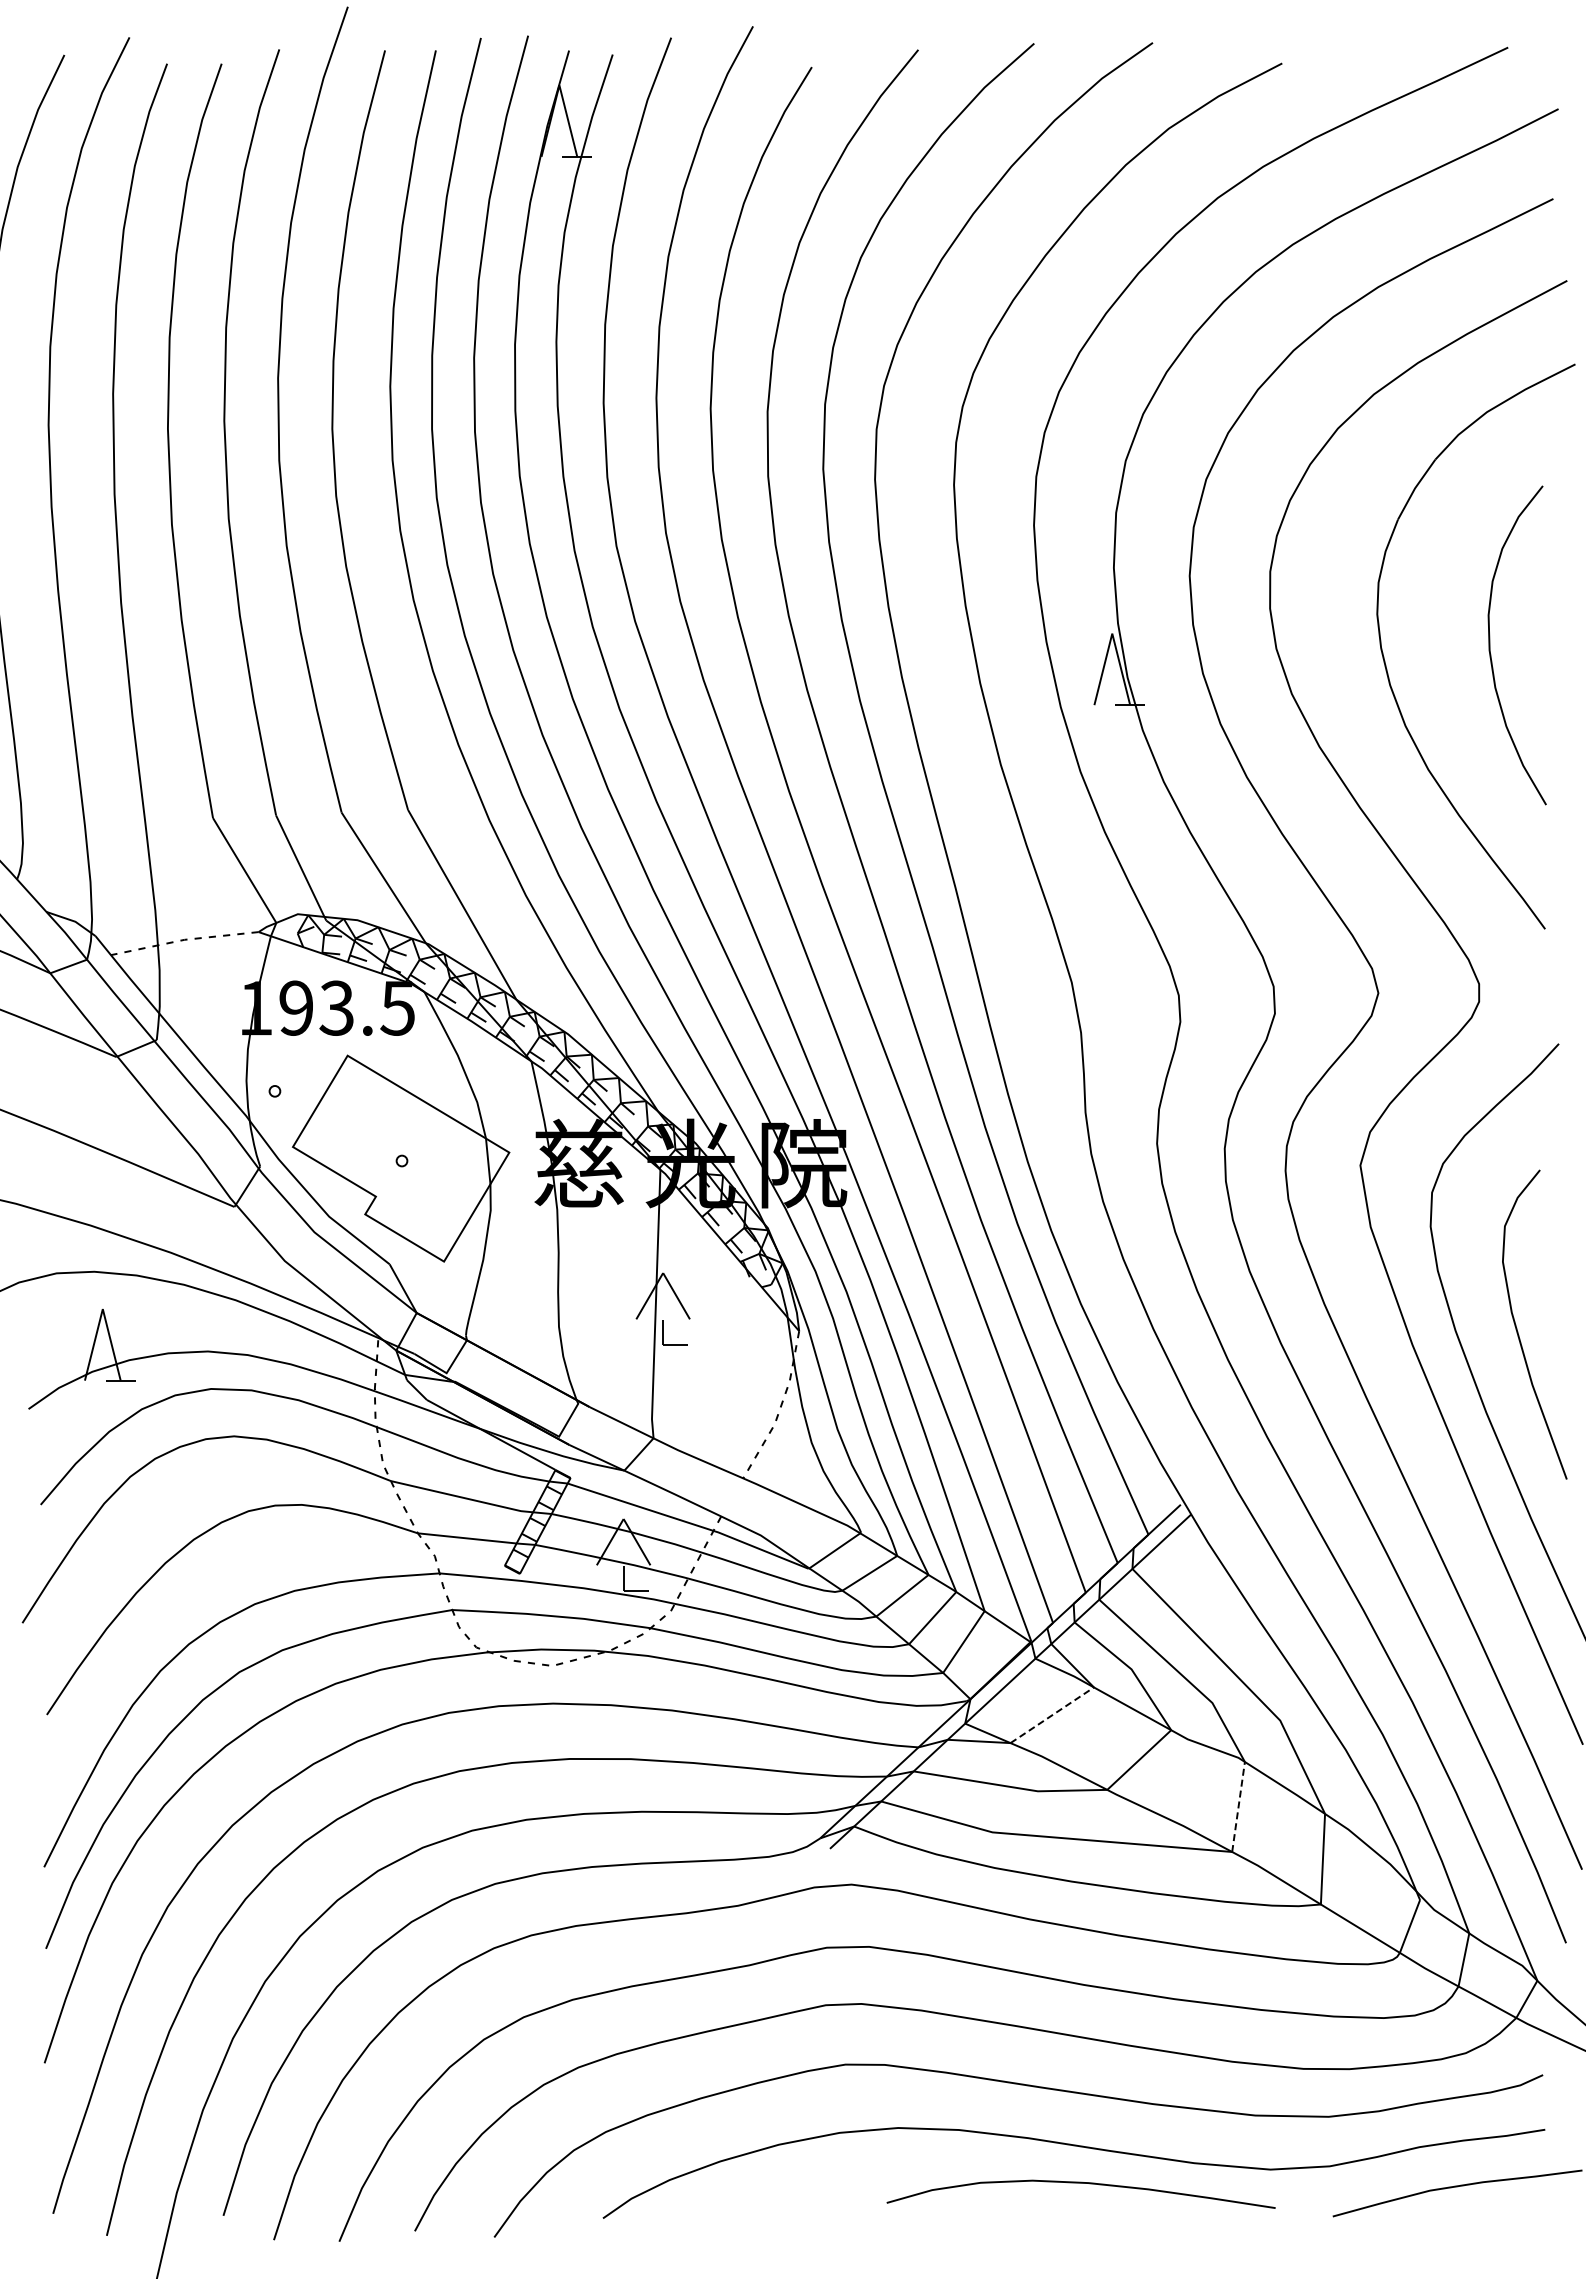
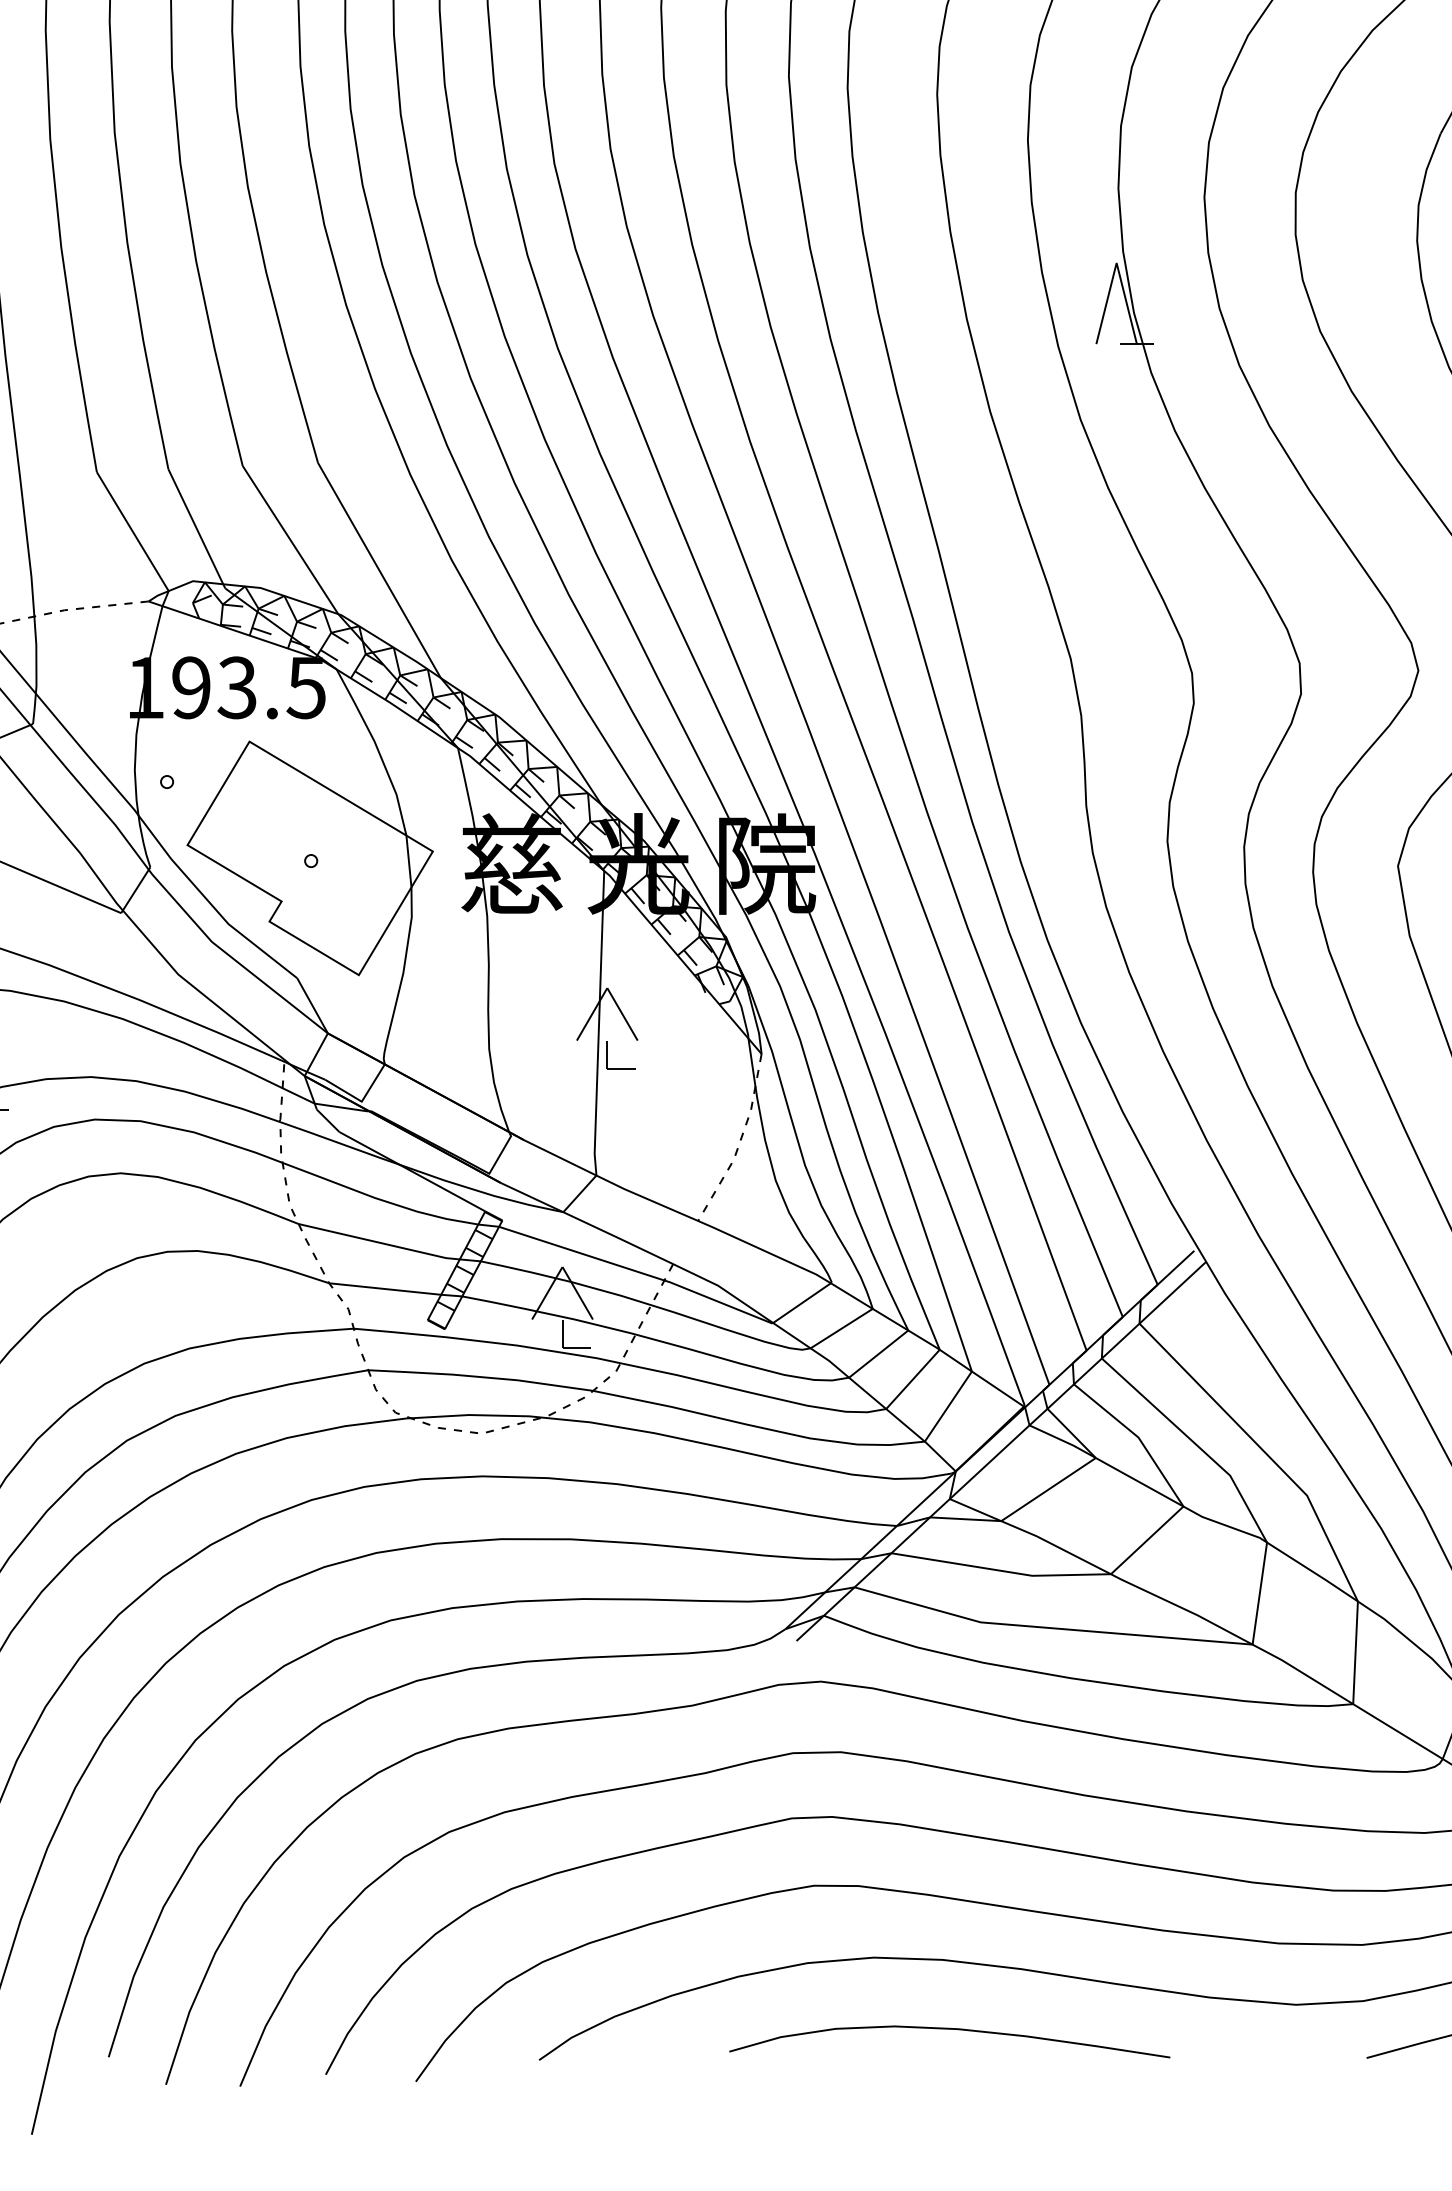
line: (1052, 1714) -> (1048, 1488), dashed -> solid
line: (1238, 1806) -> (1259, 1593), dashed -> solid
curve: (1080, 2183) -> (949, 2029), moved

